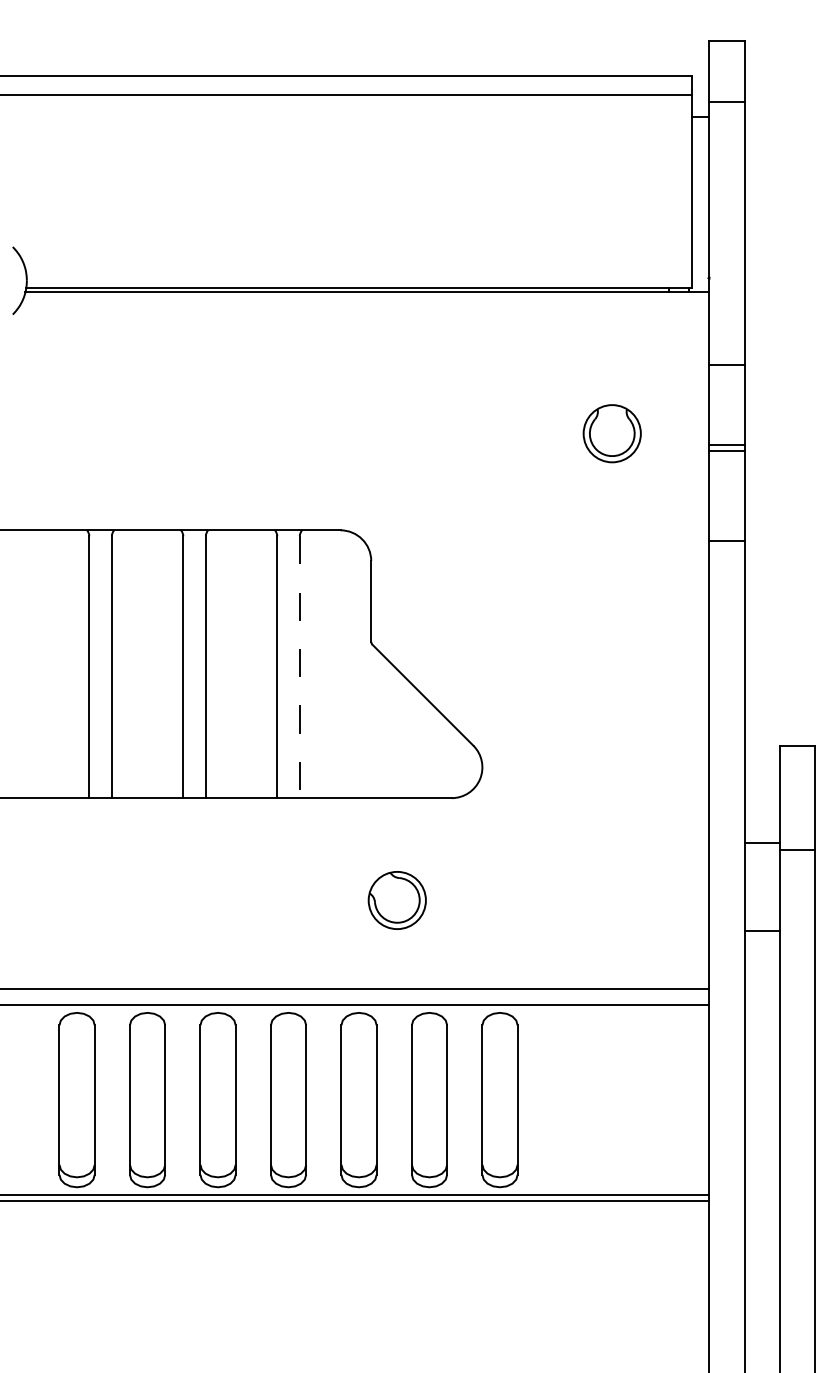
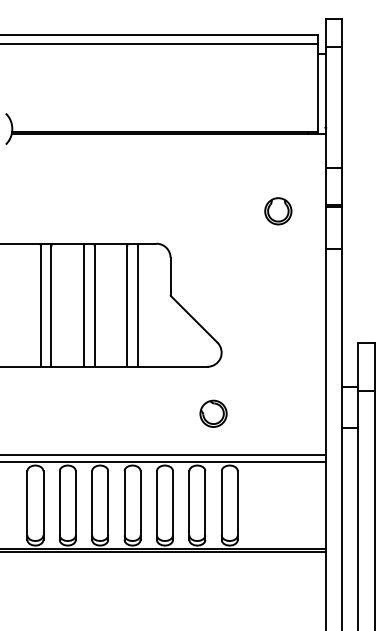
part: (612, 434) -> (278, 211), moved
line: (299, 669) -> (137, 307), dashed -> solid
part: (397, 899) -> (213, 413), moved

